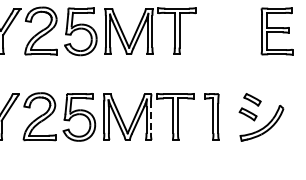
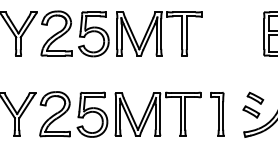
line: (151, 117) -> (160, 114), dashed -> solid

